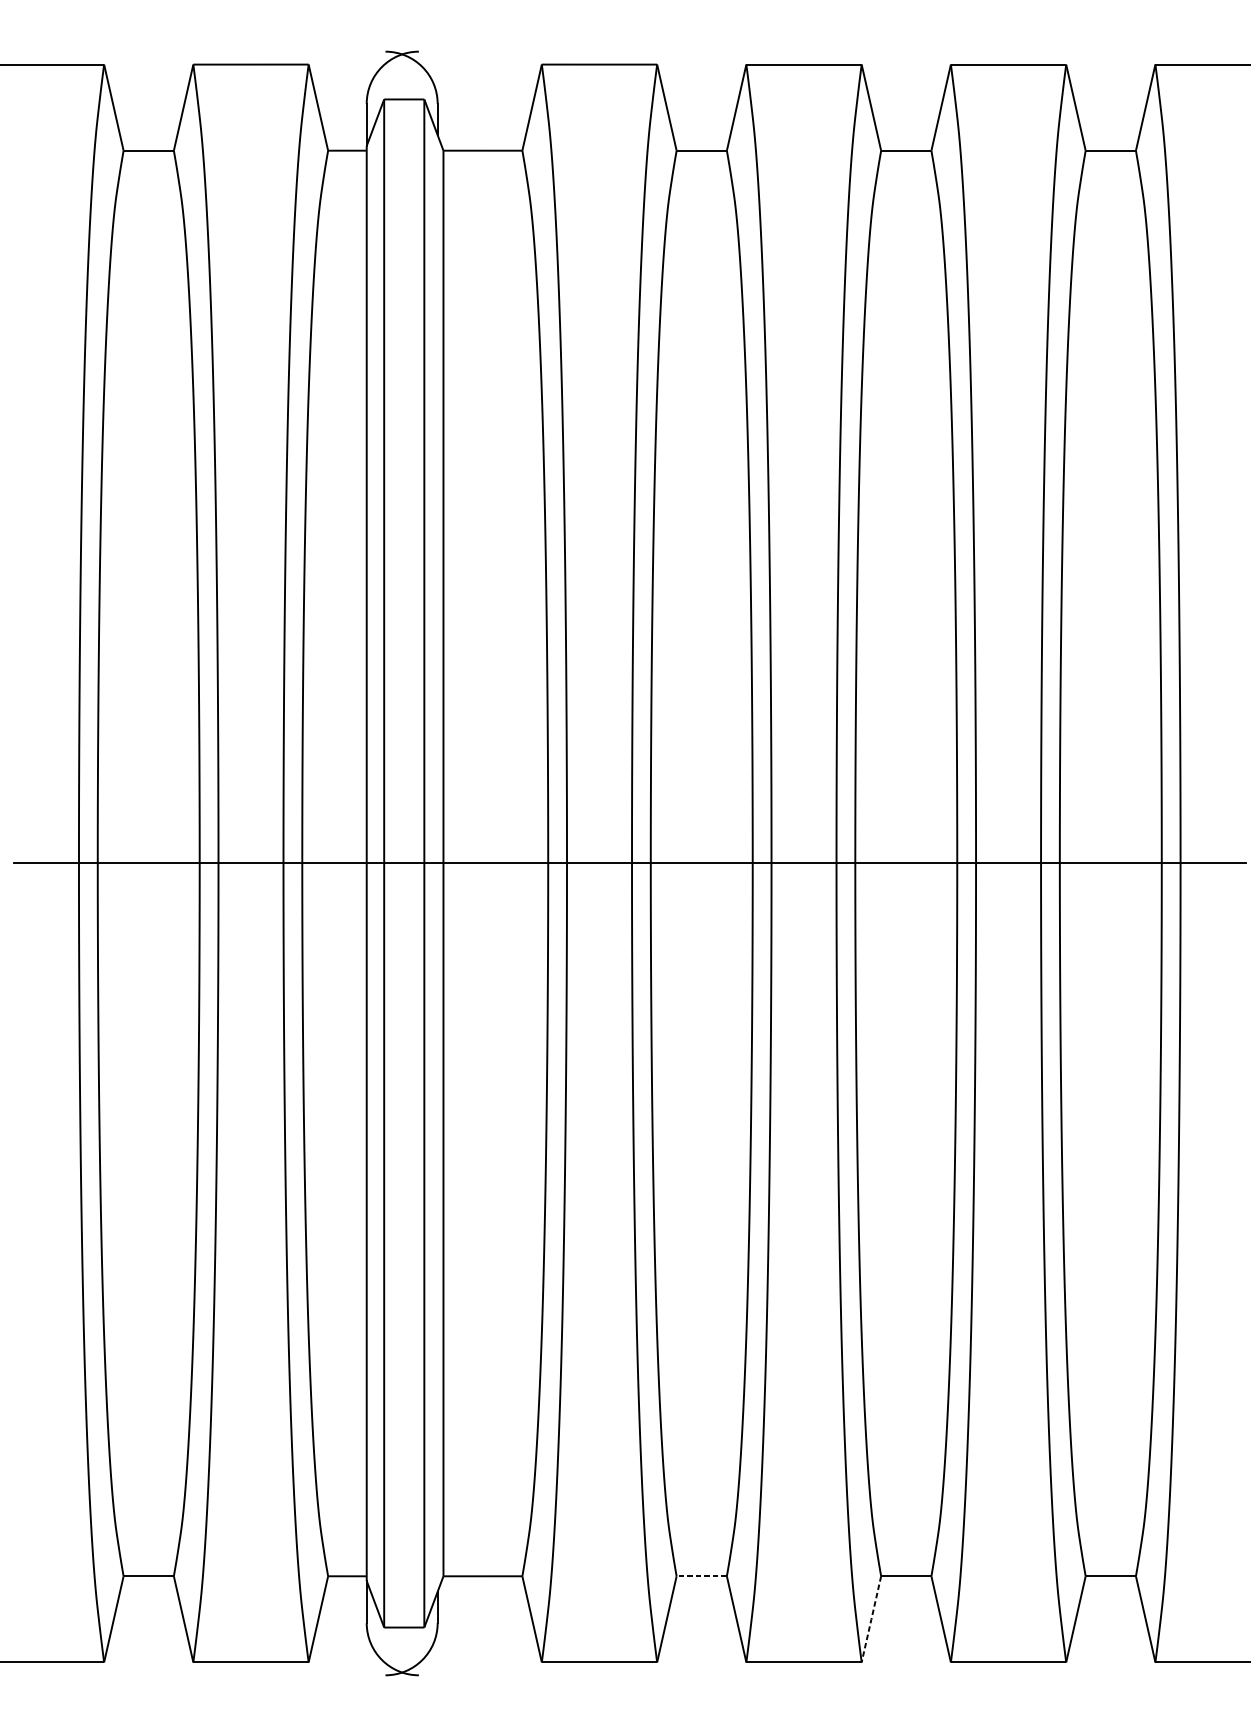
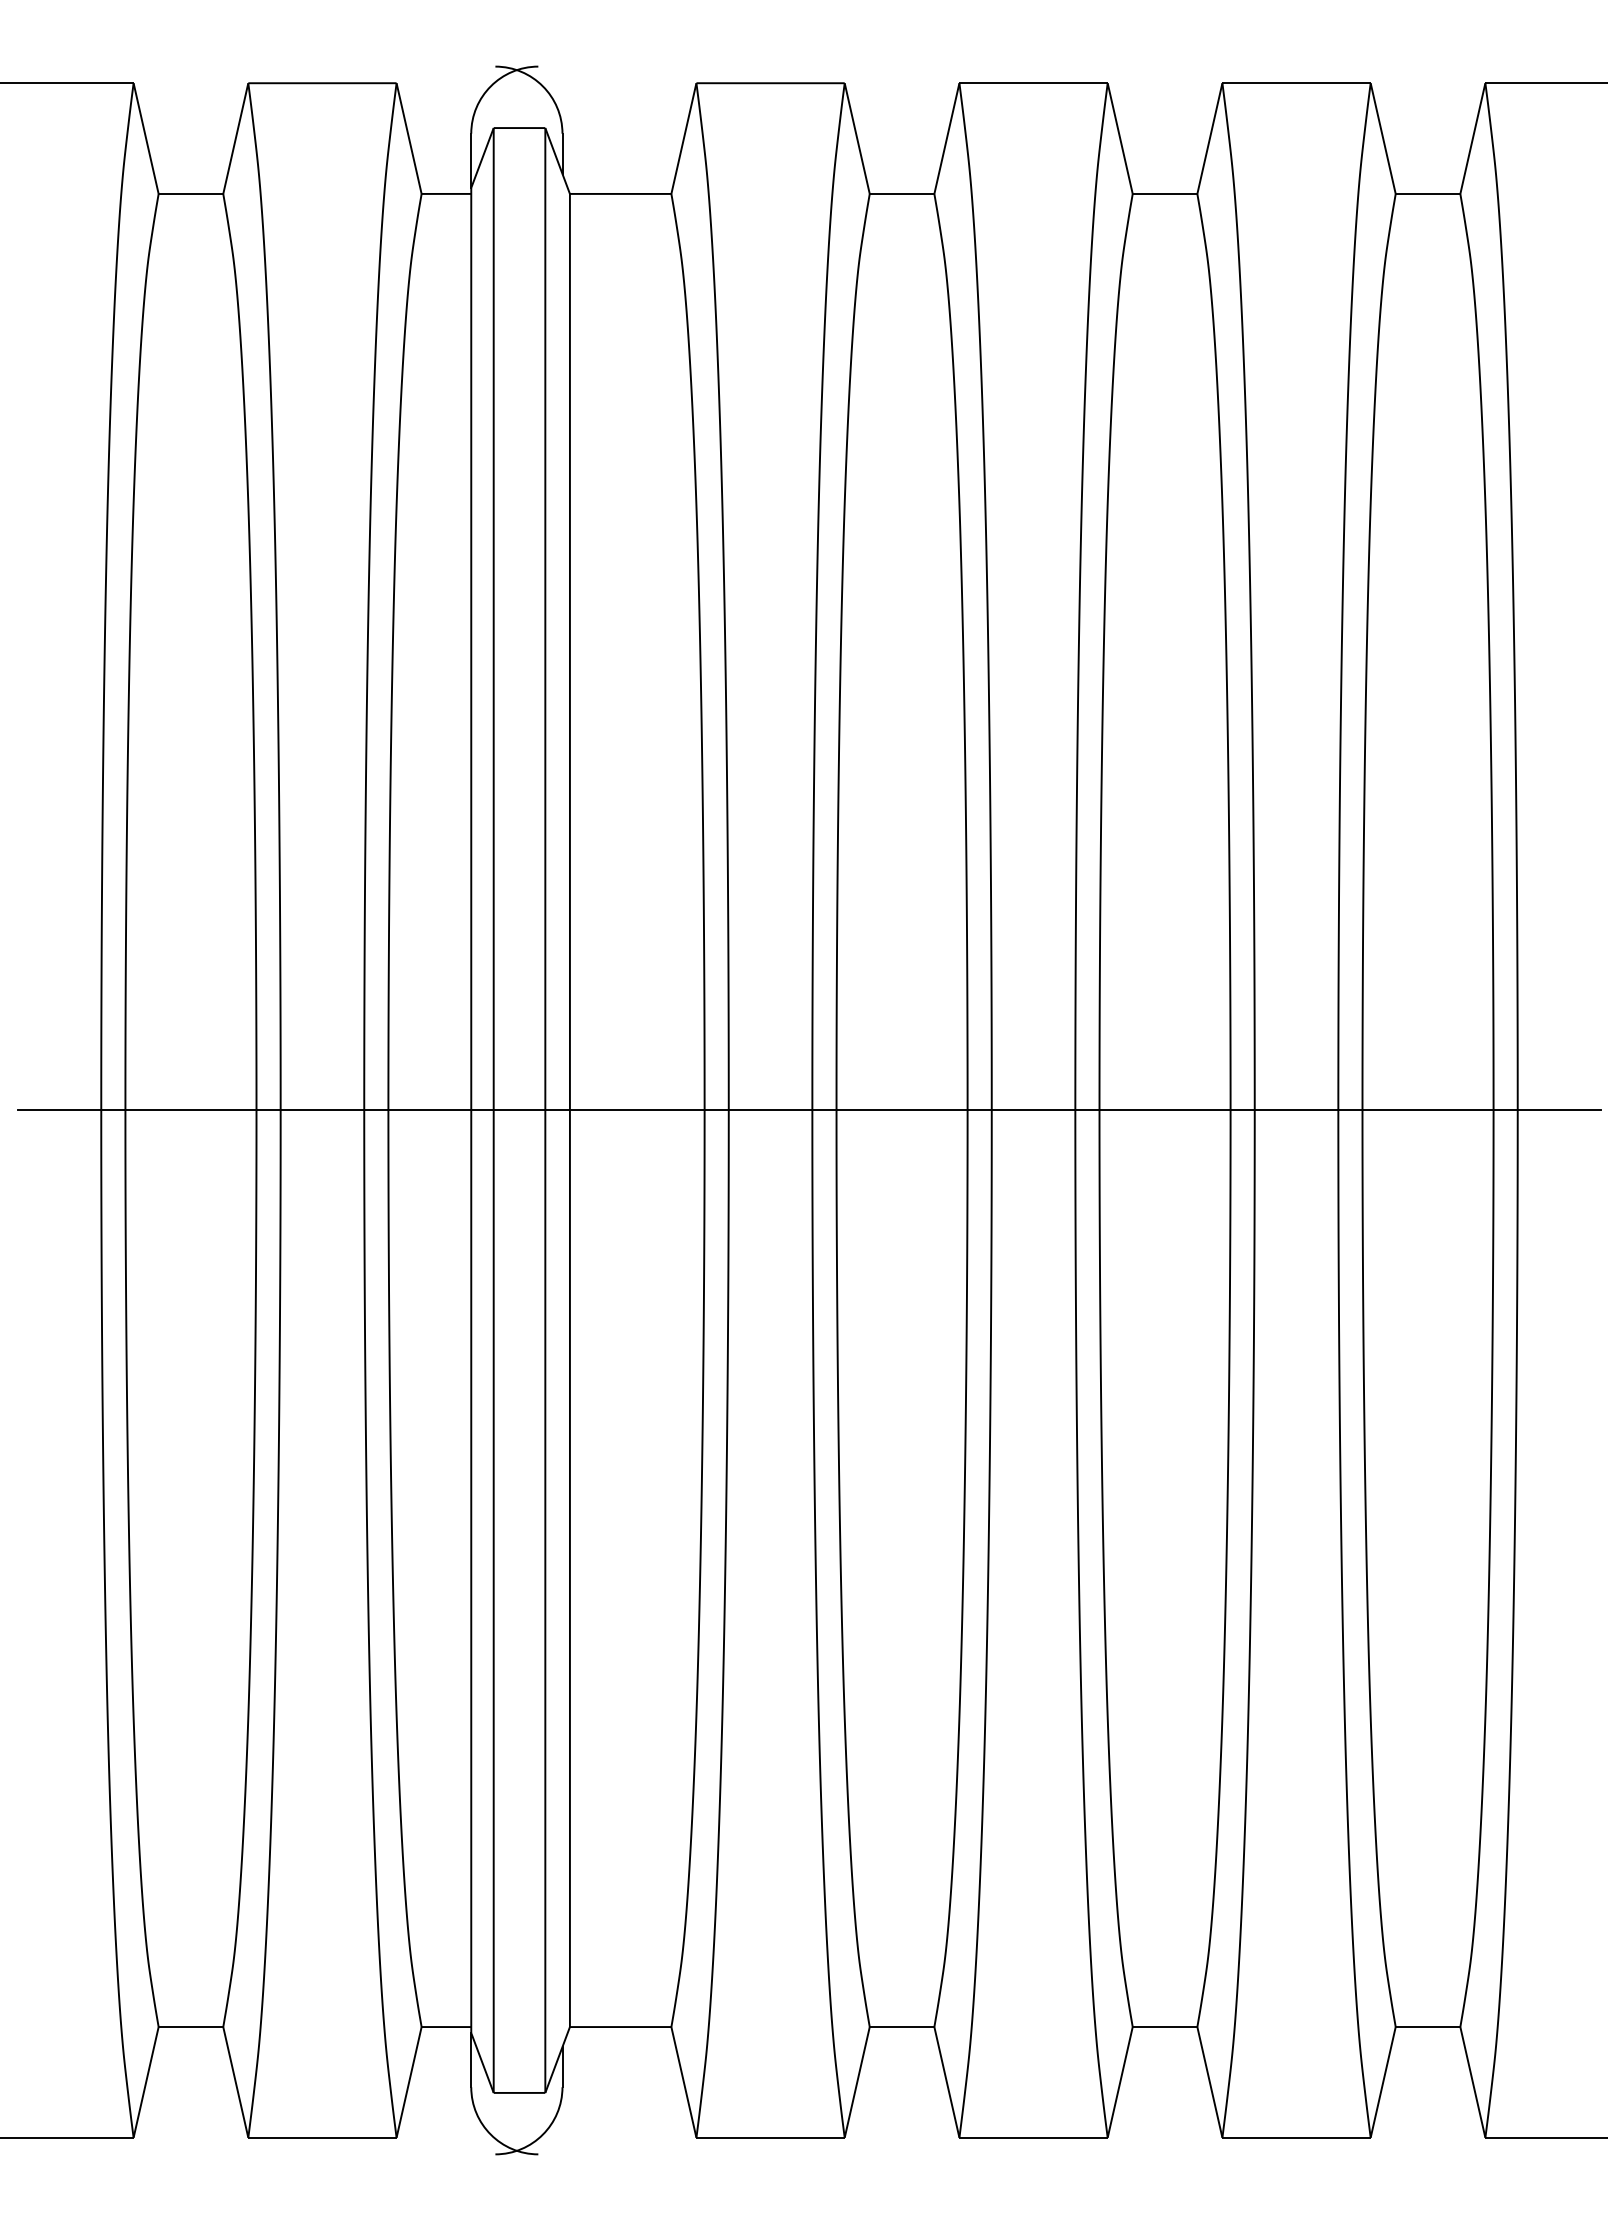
line: (701, 1576) -> (901, 2027), dashed -> solid
line: (871, 1619) -> (1120, 2082), dashed -> solid

